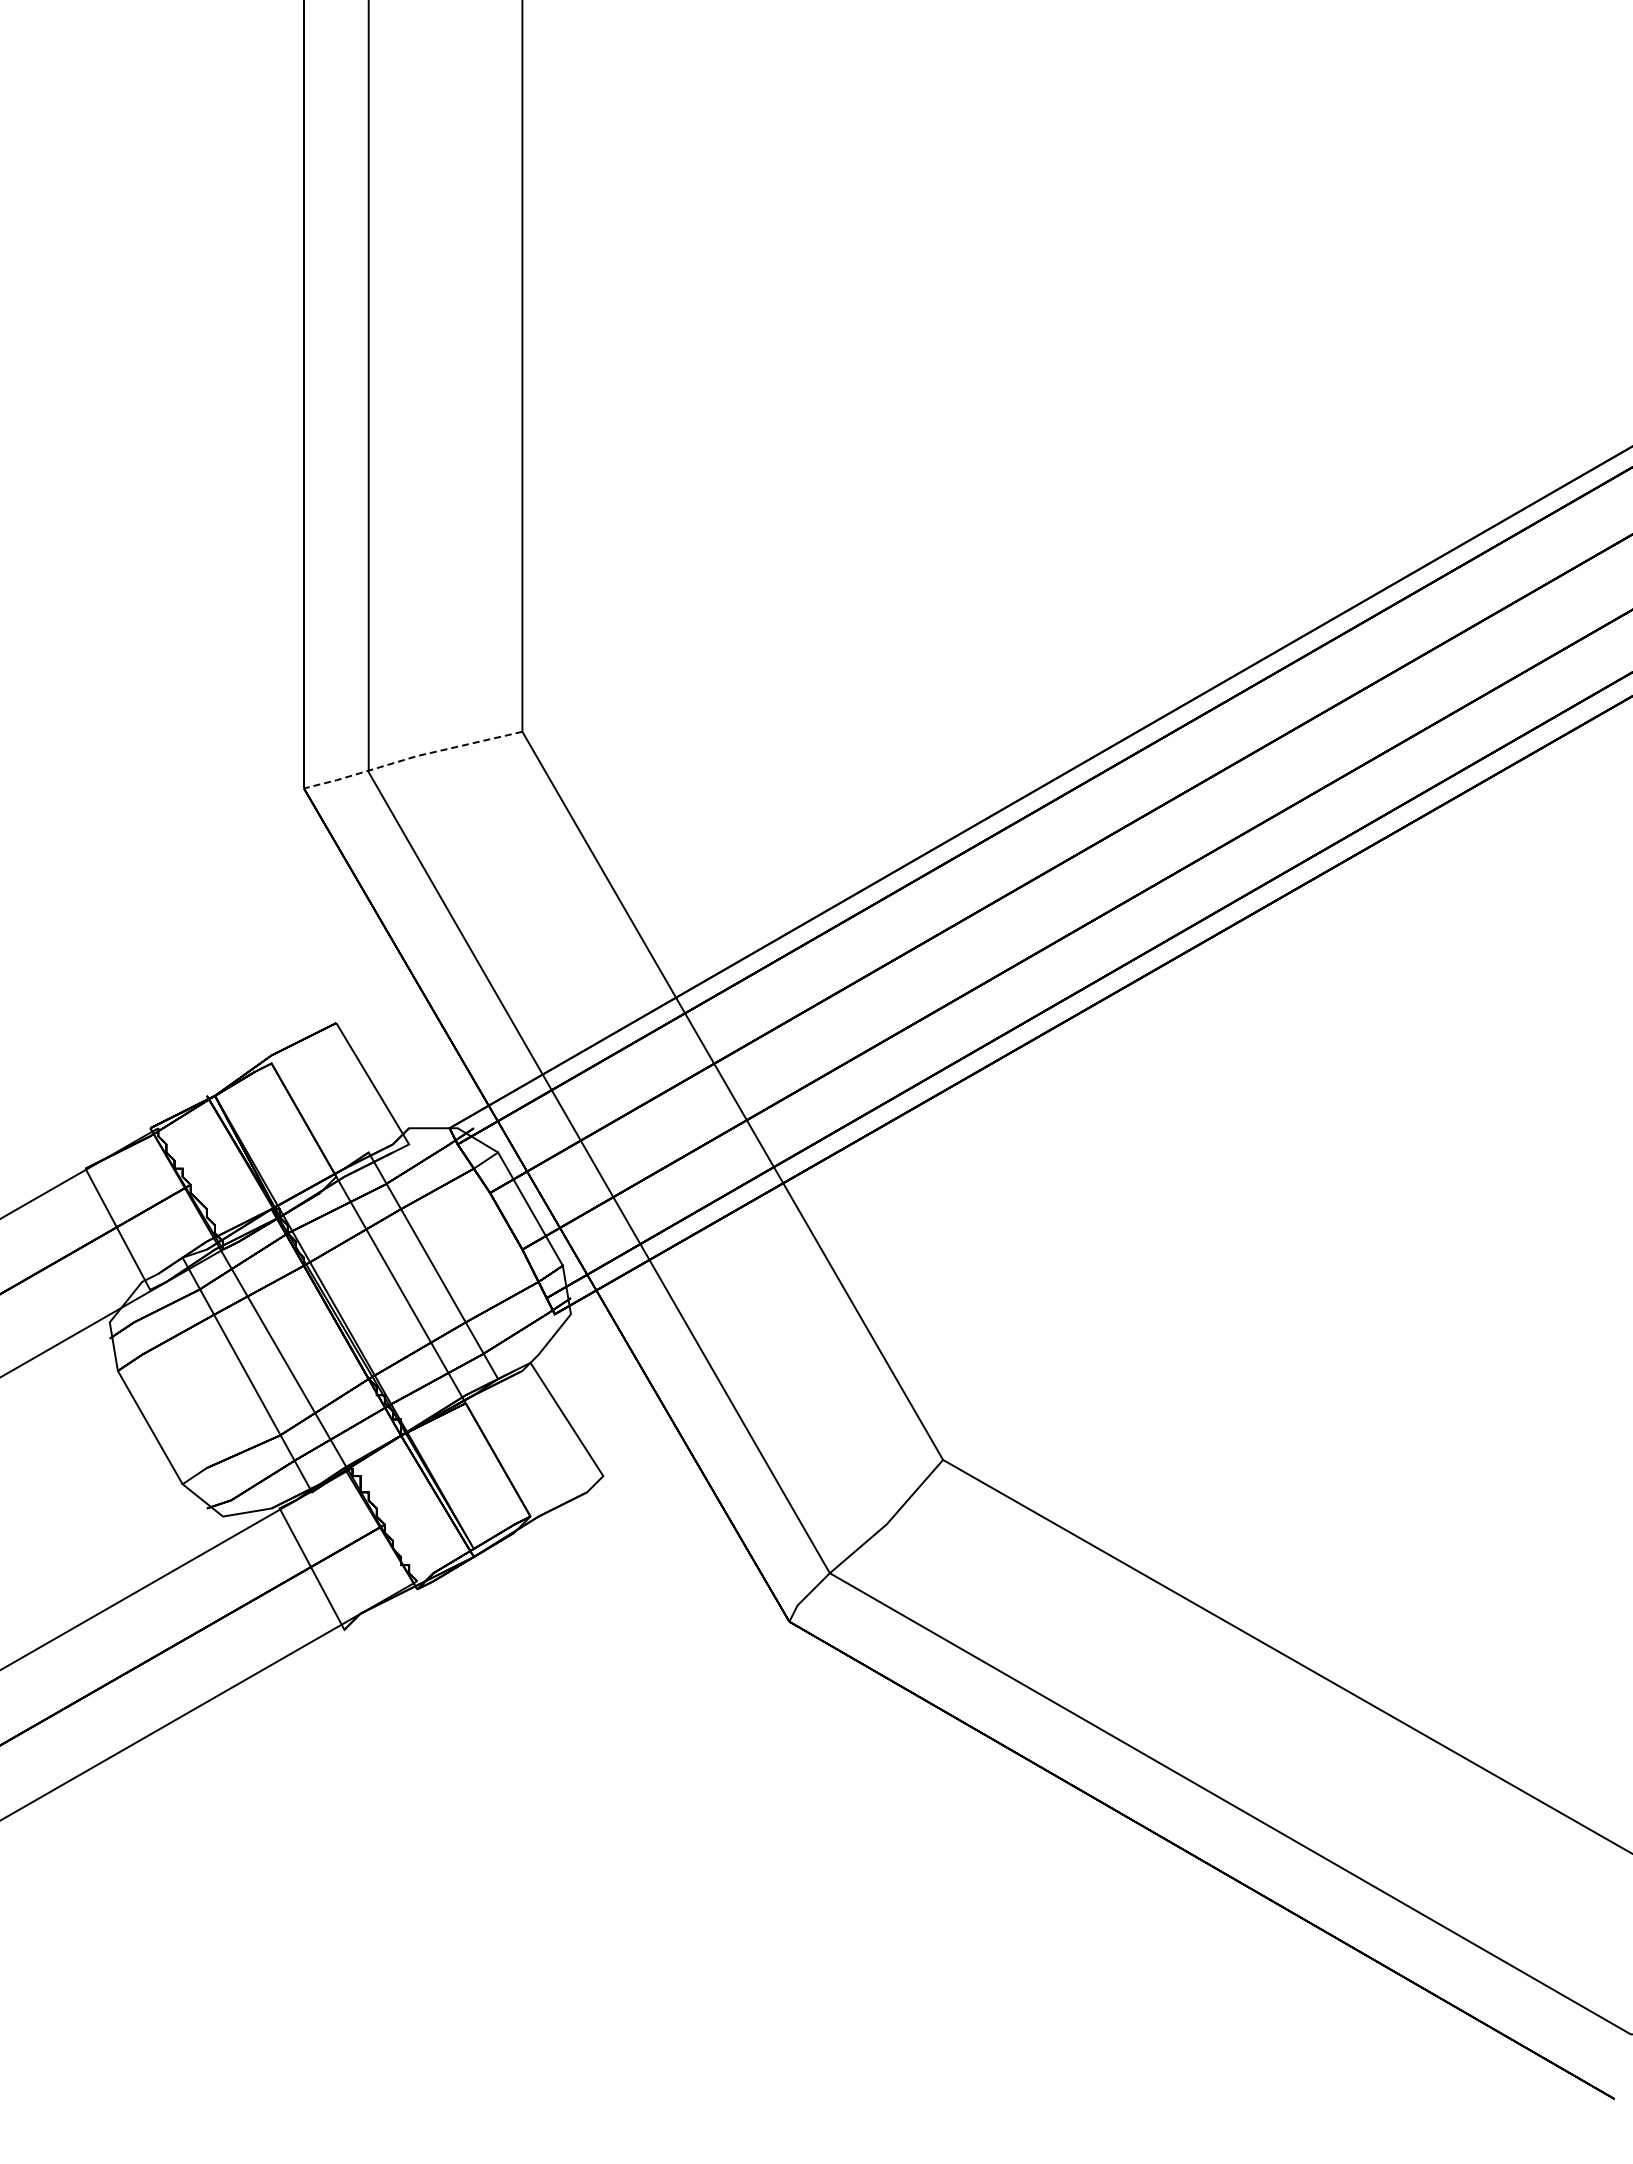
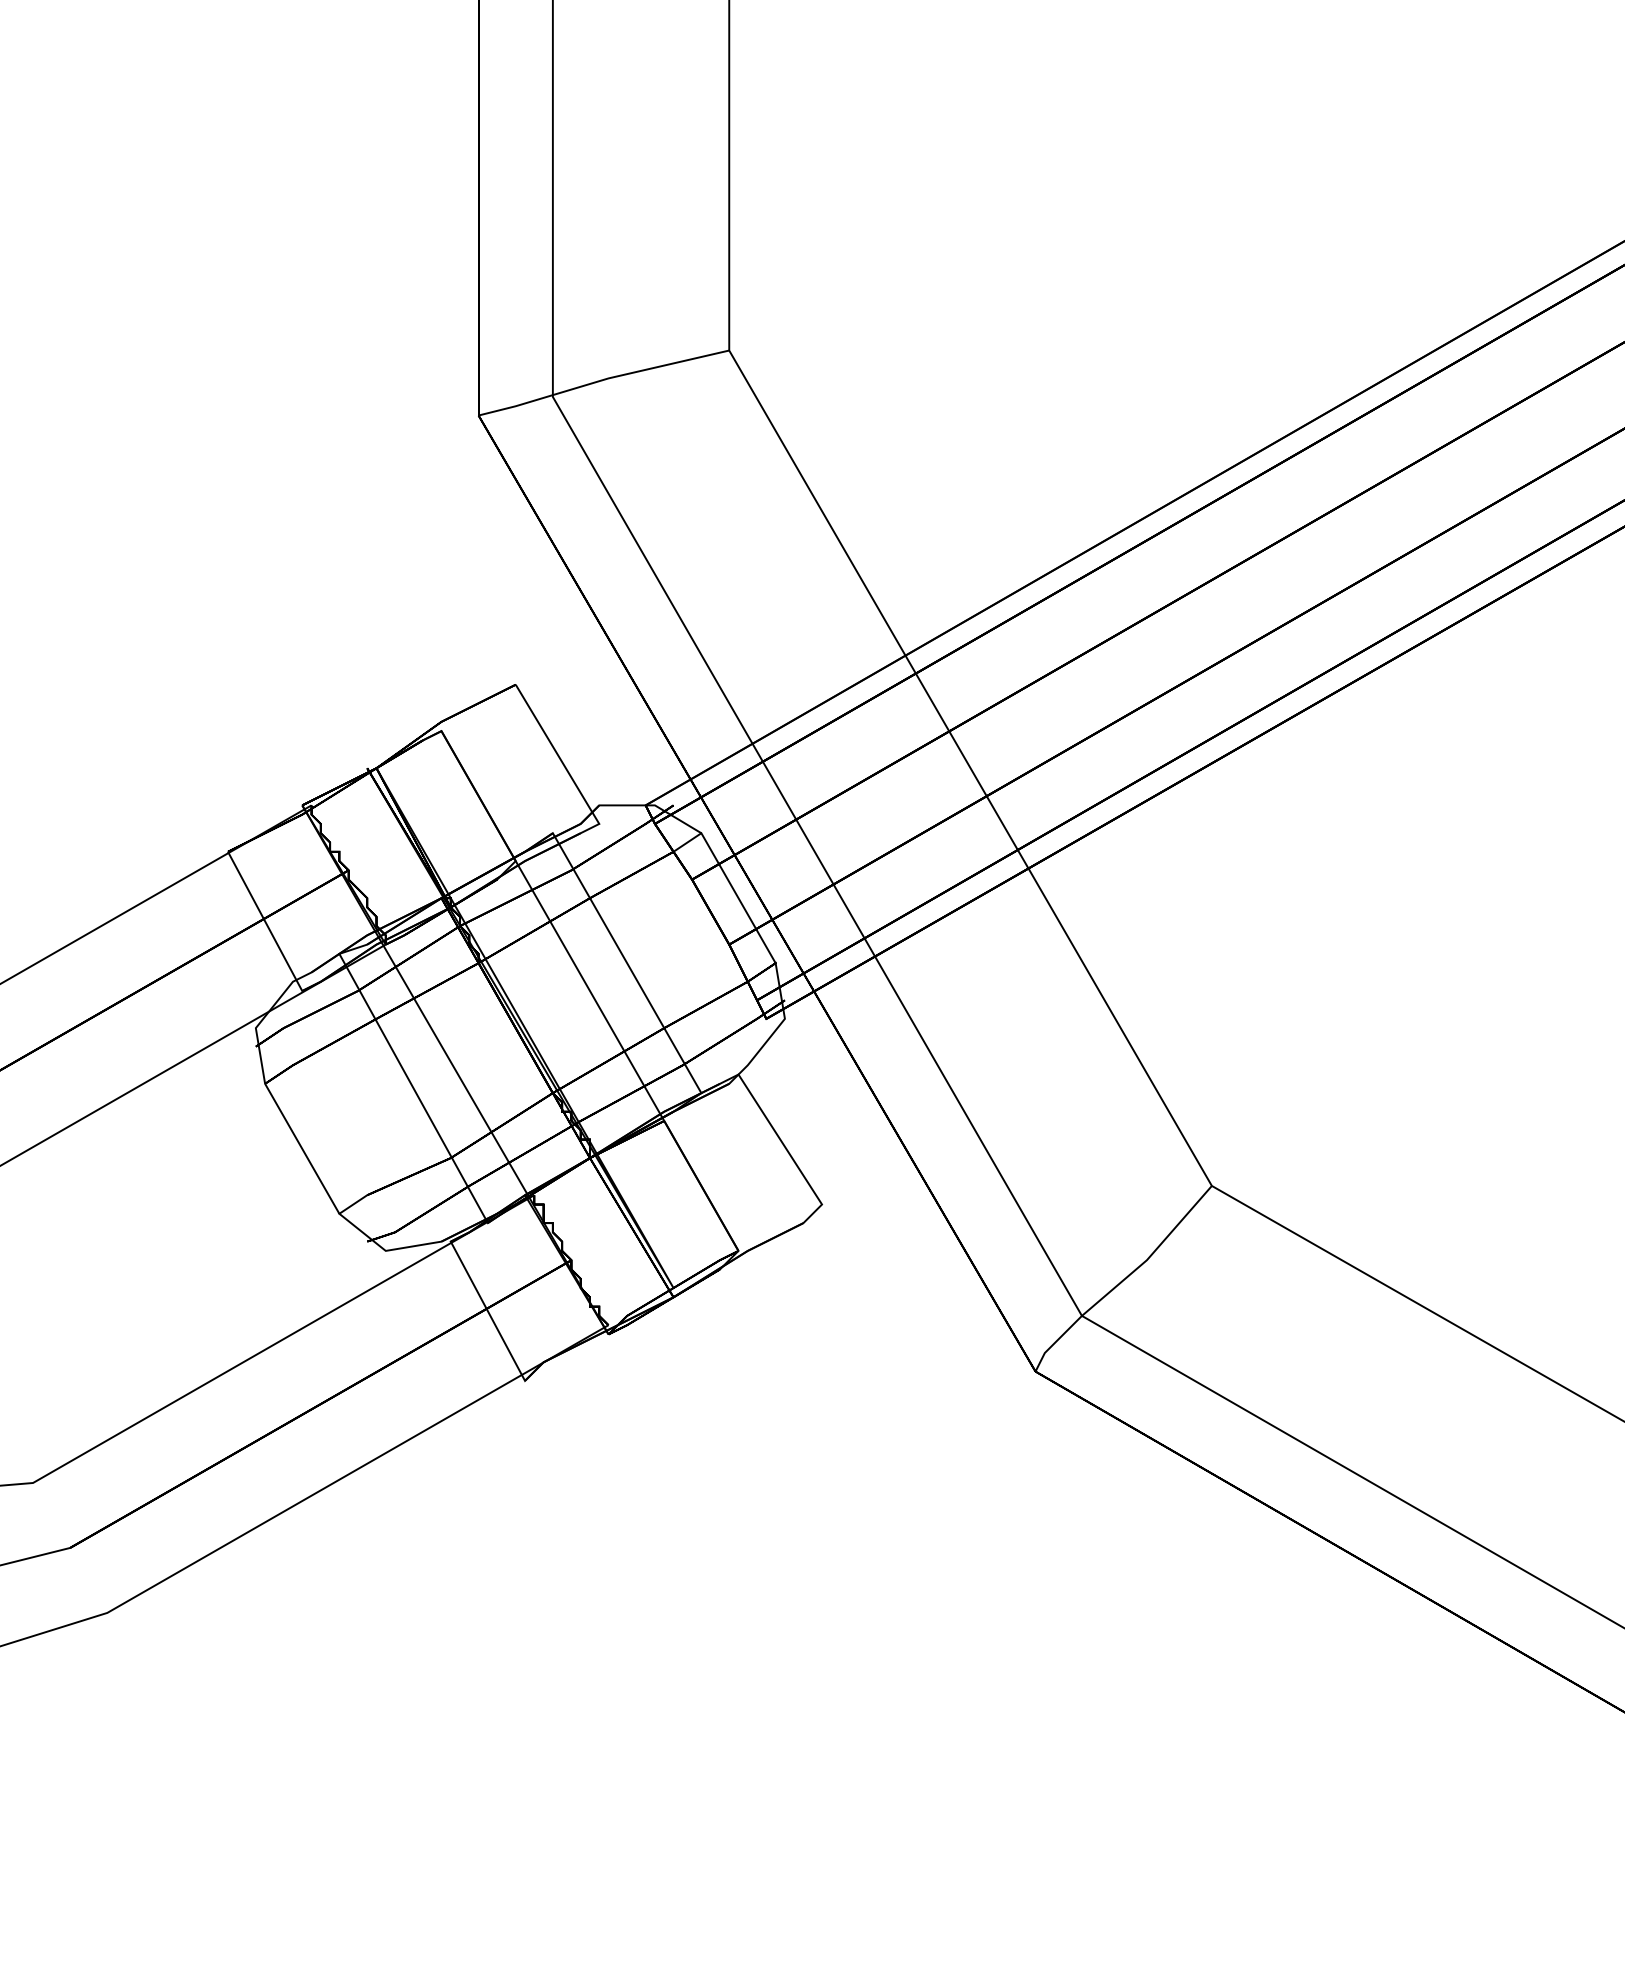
line: (411, 757) -> (601, 380), dashed -> solid

